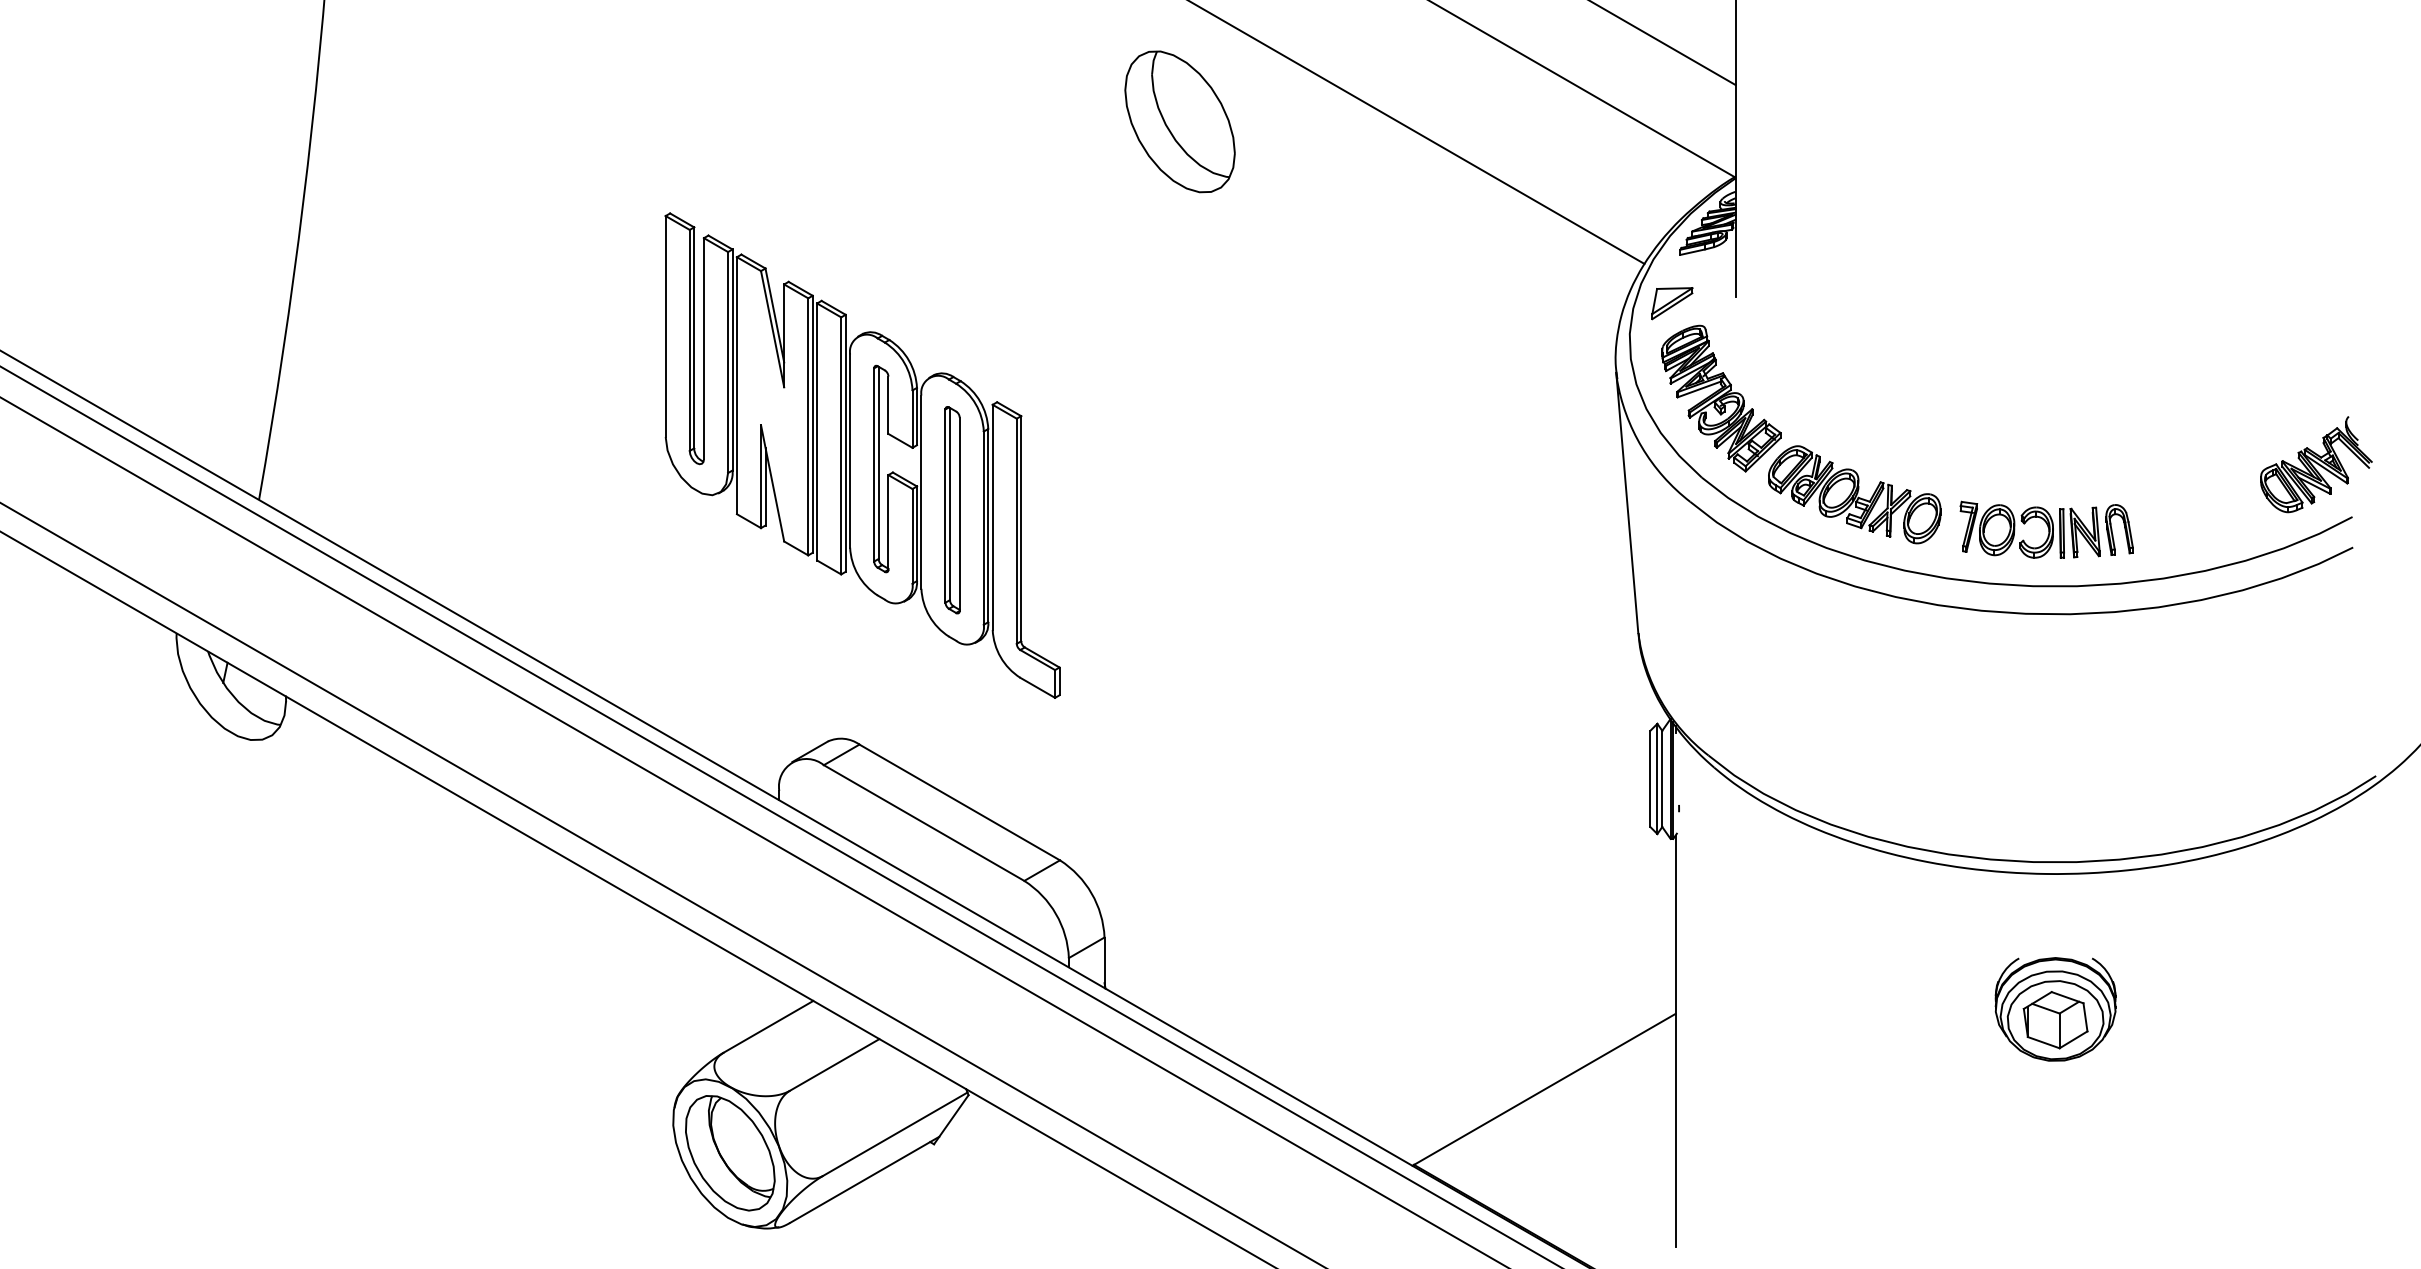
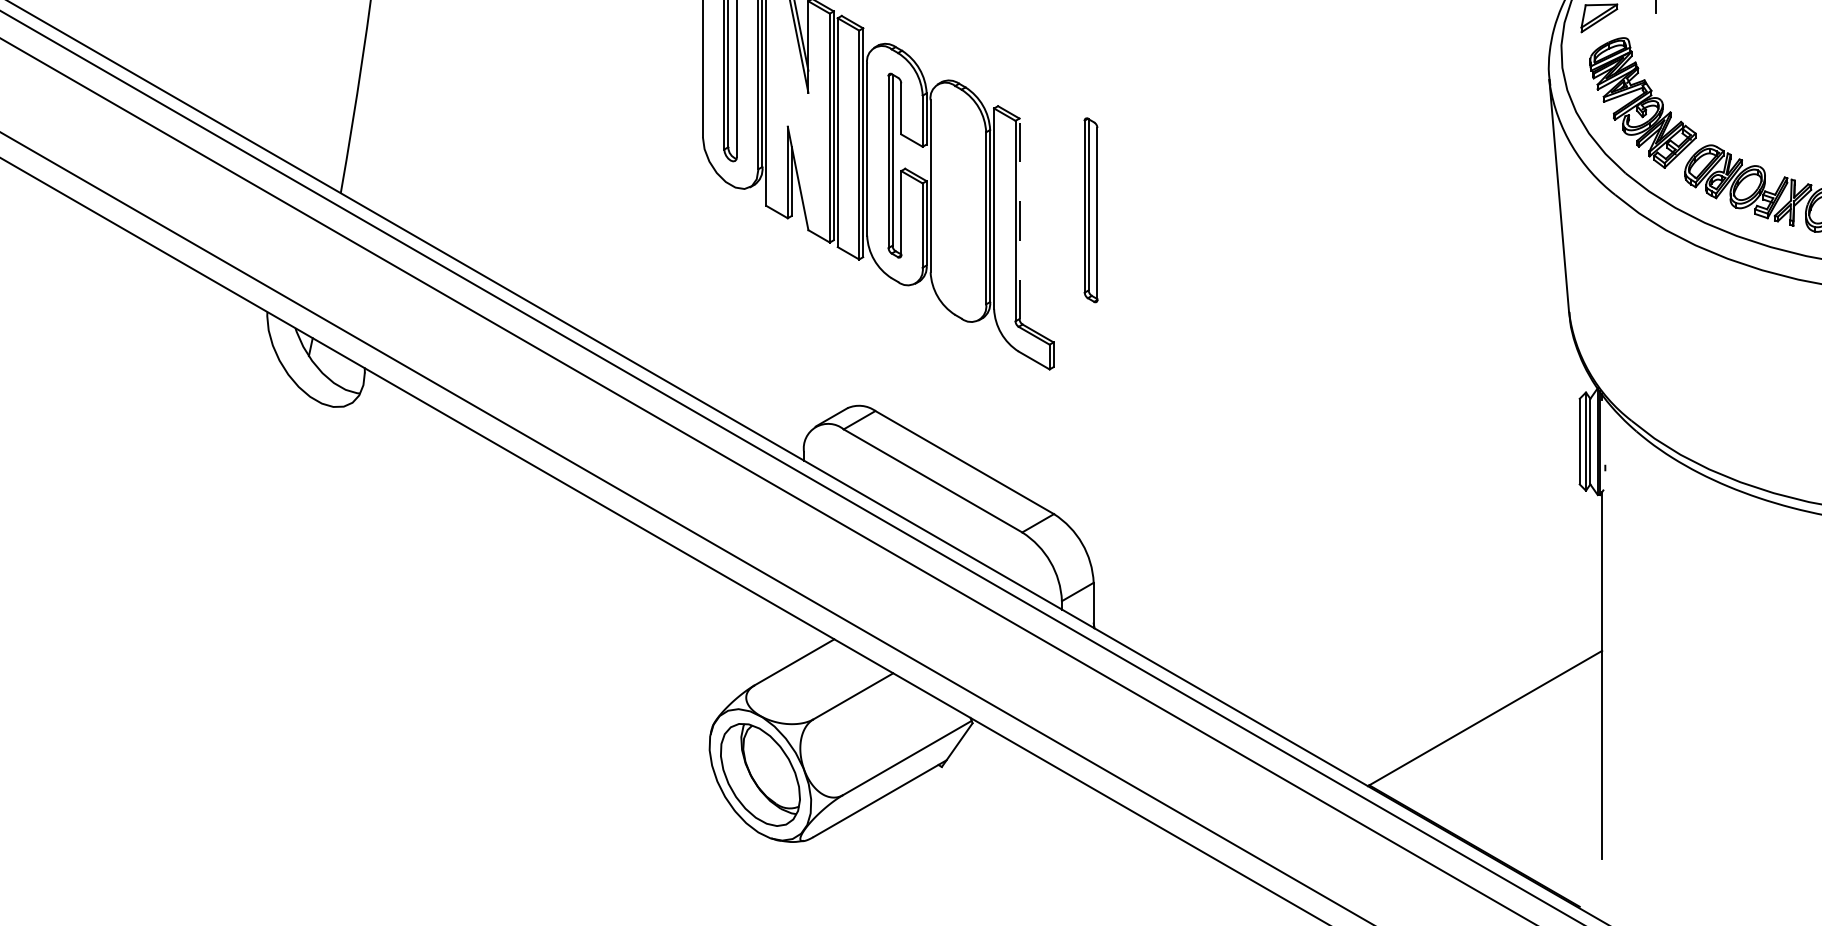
part: (952, 510) -> (1090, 210), moved
line: (1021, 528) -> (1019, 218), solid -> dashed

